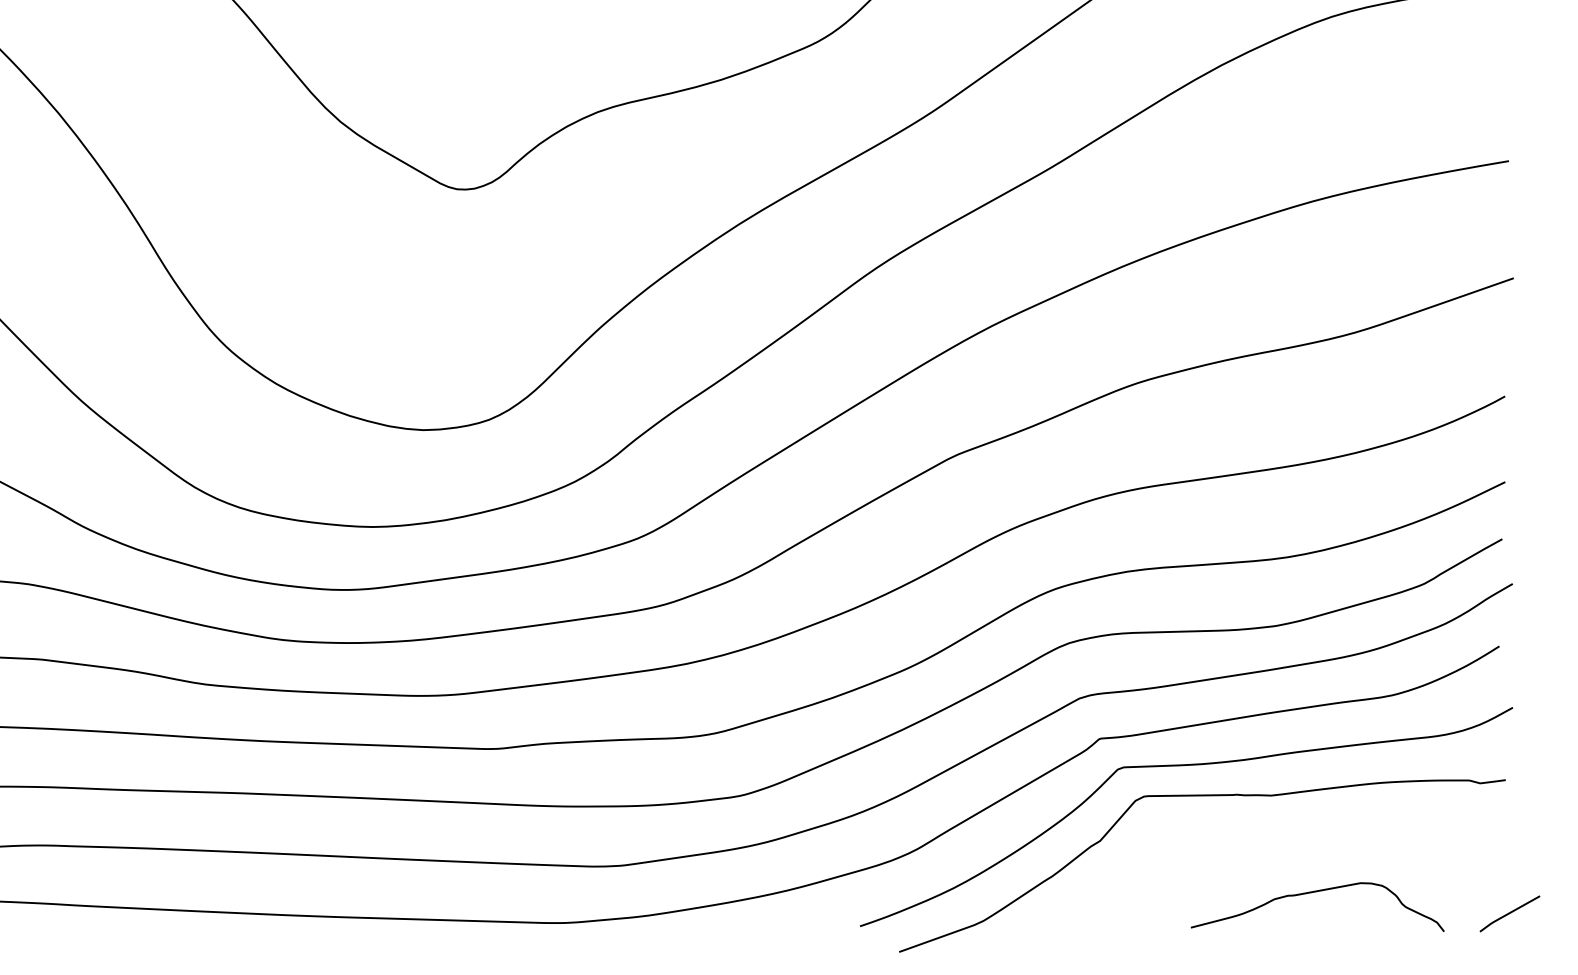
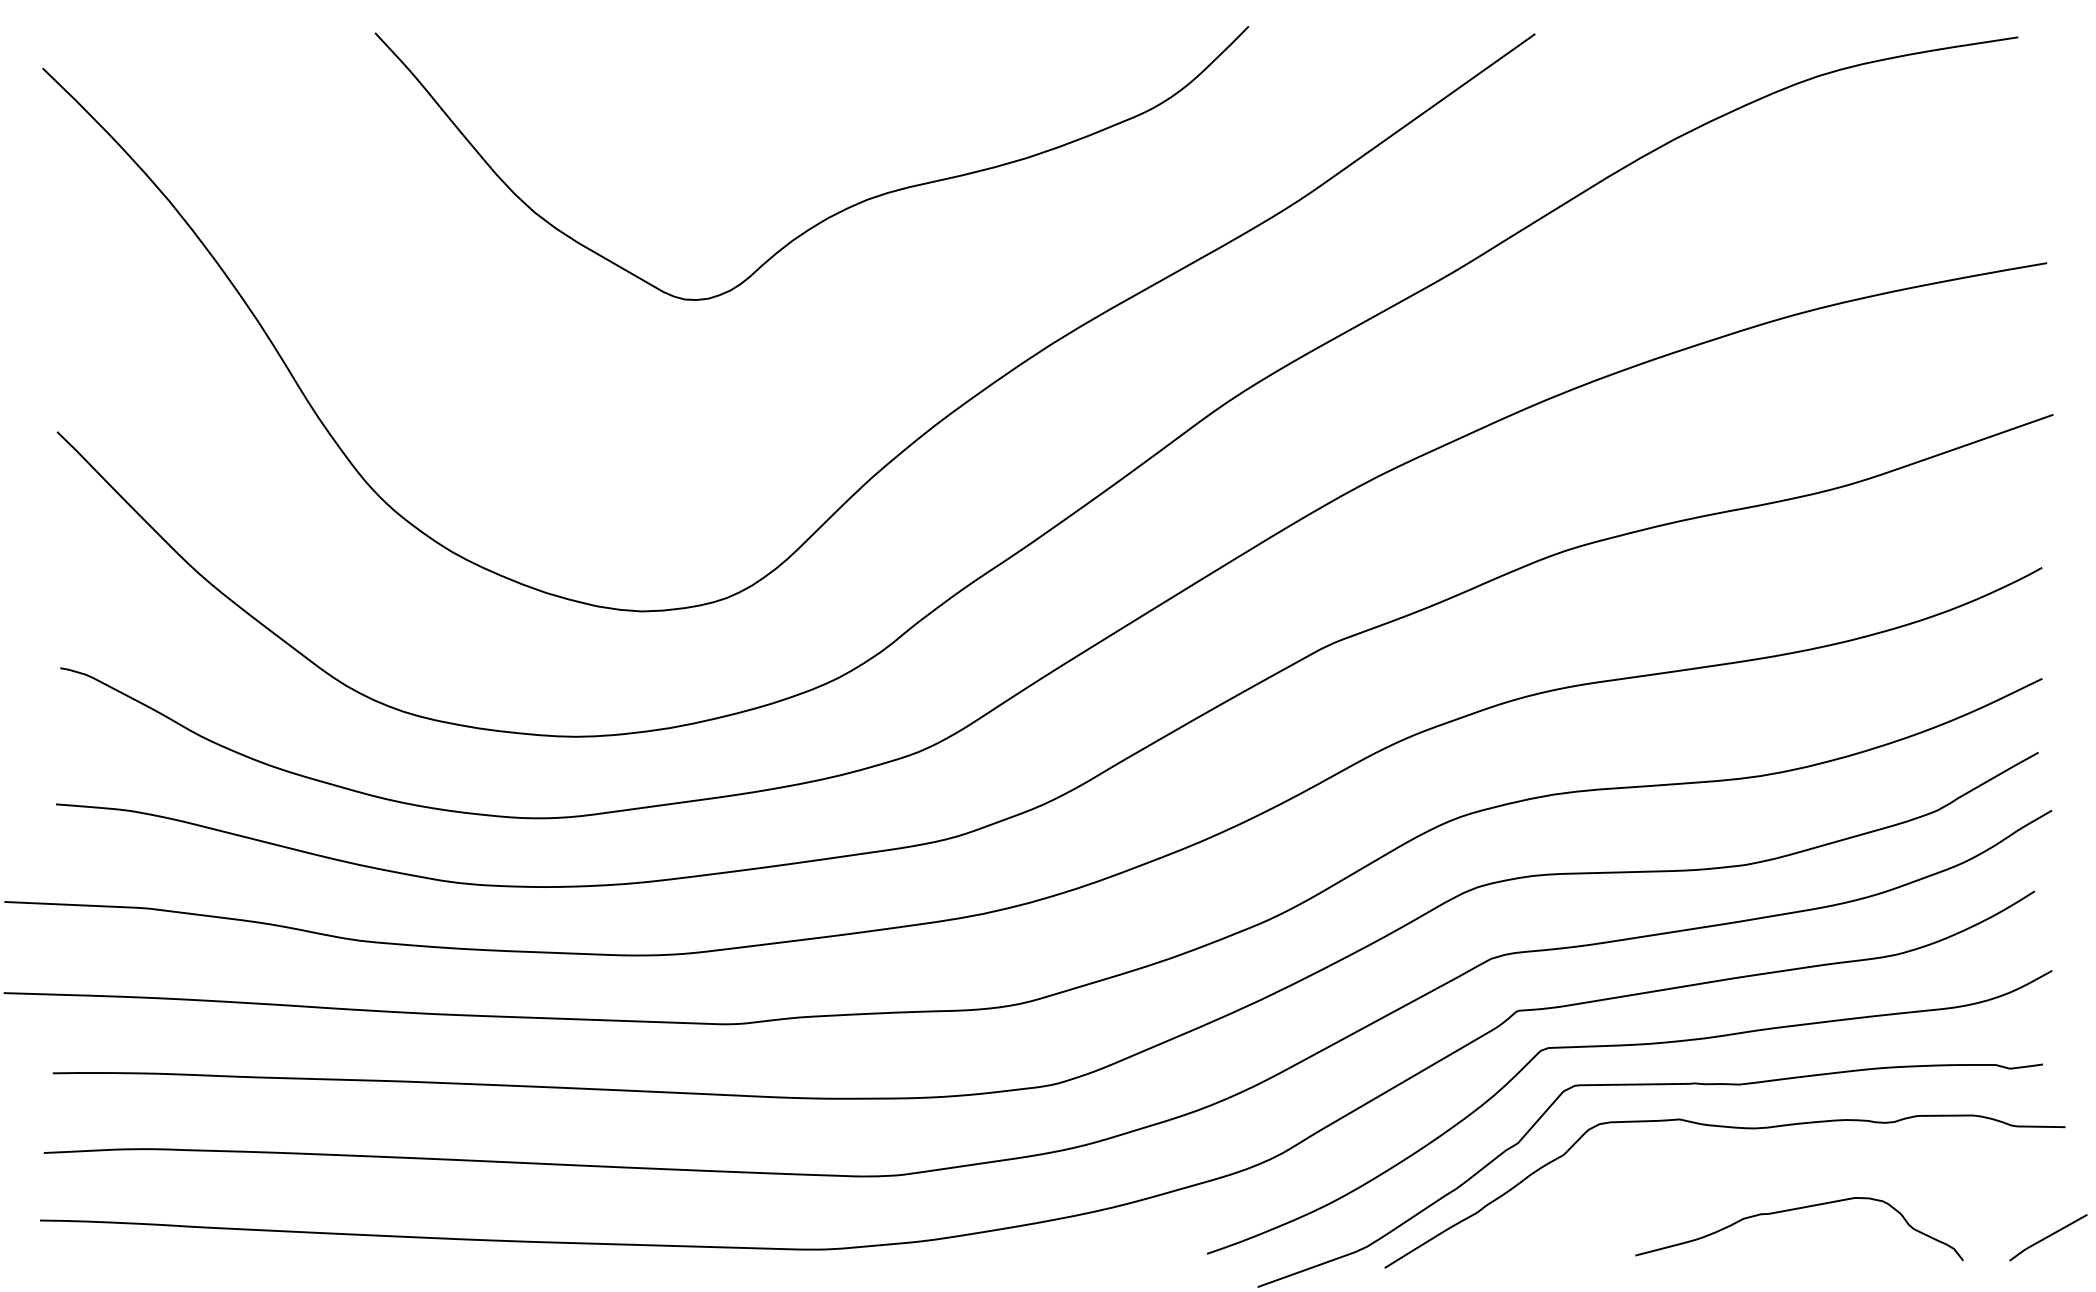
curve: (1264, 829) -> (1730, 1128), added

